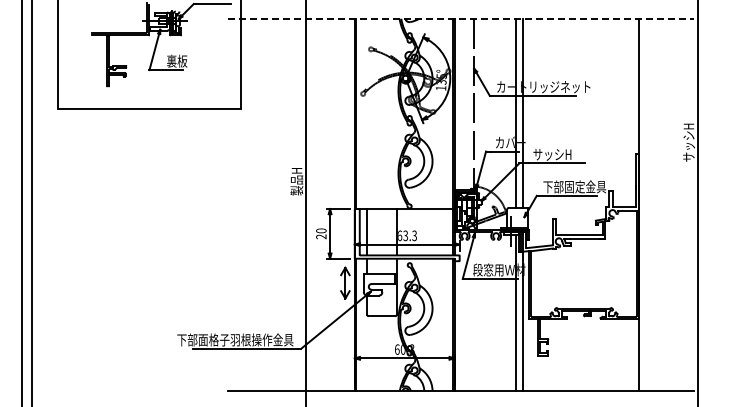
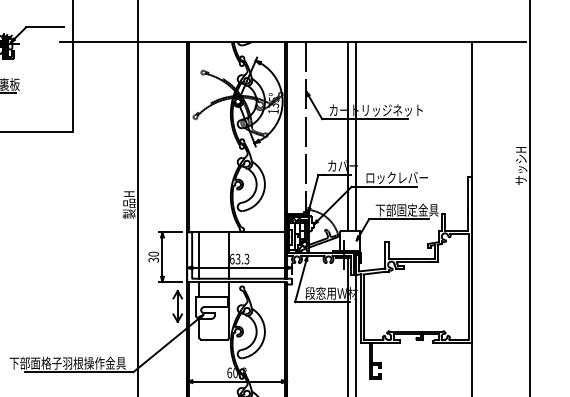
line: (461, 18) -> (293, 41), dashed -> solid
text: (564, 154) -> (396, 177), サッシH -> ロックレバー
text: (321, 236) -> (153, 259), 20 -> 30

